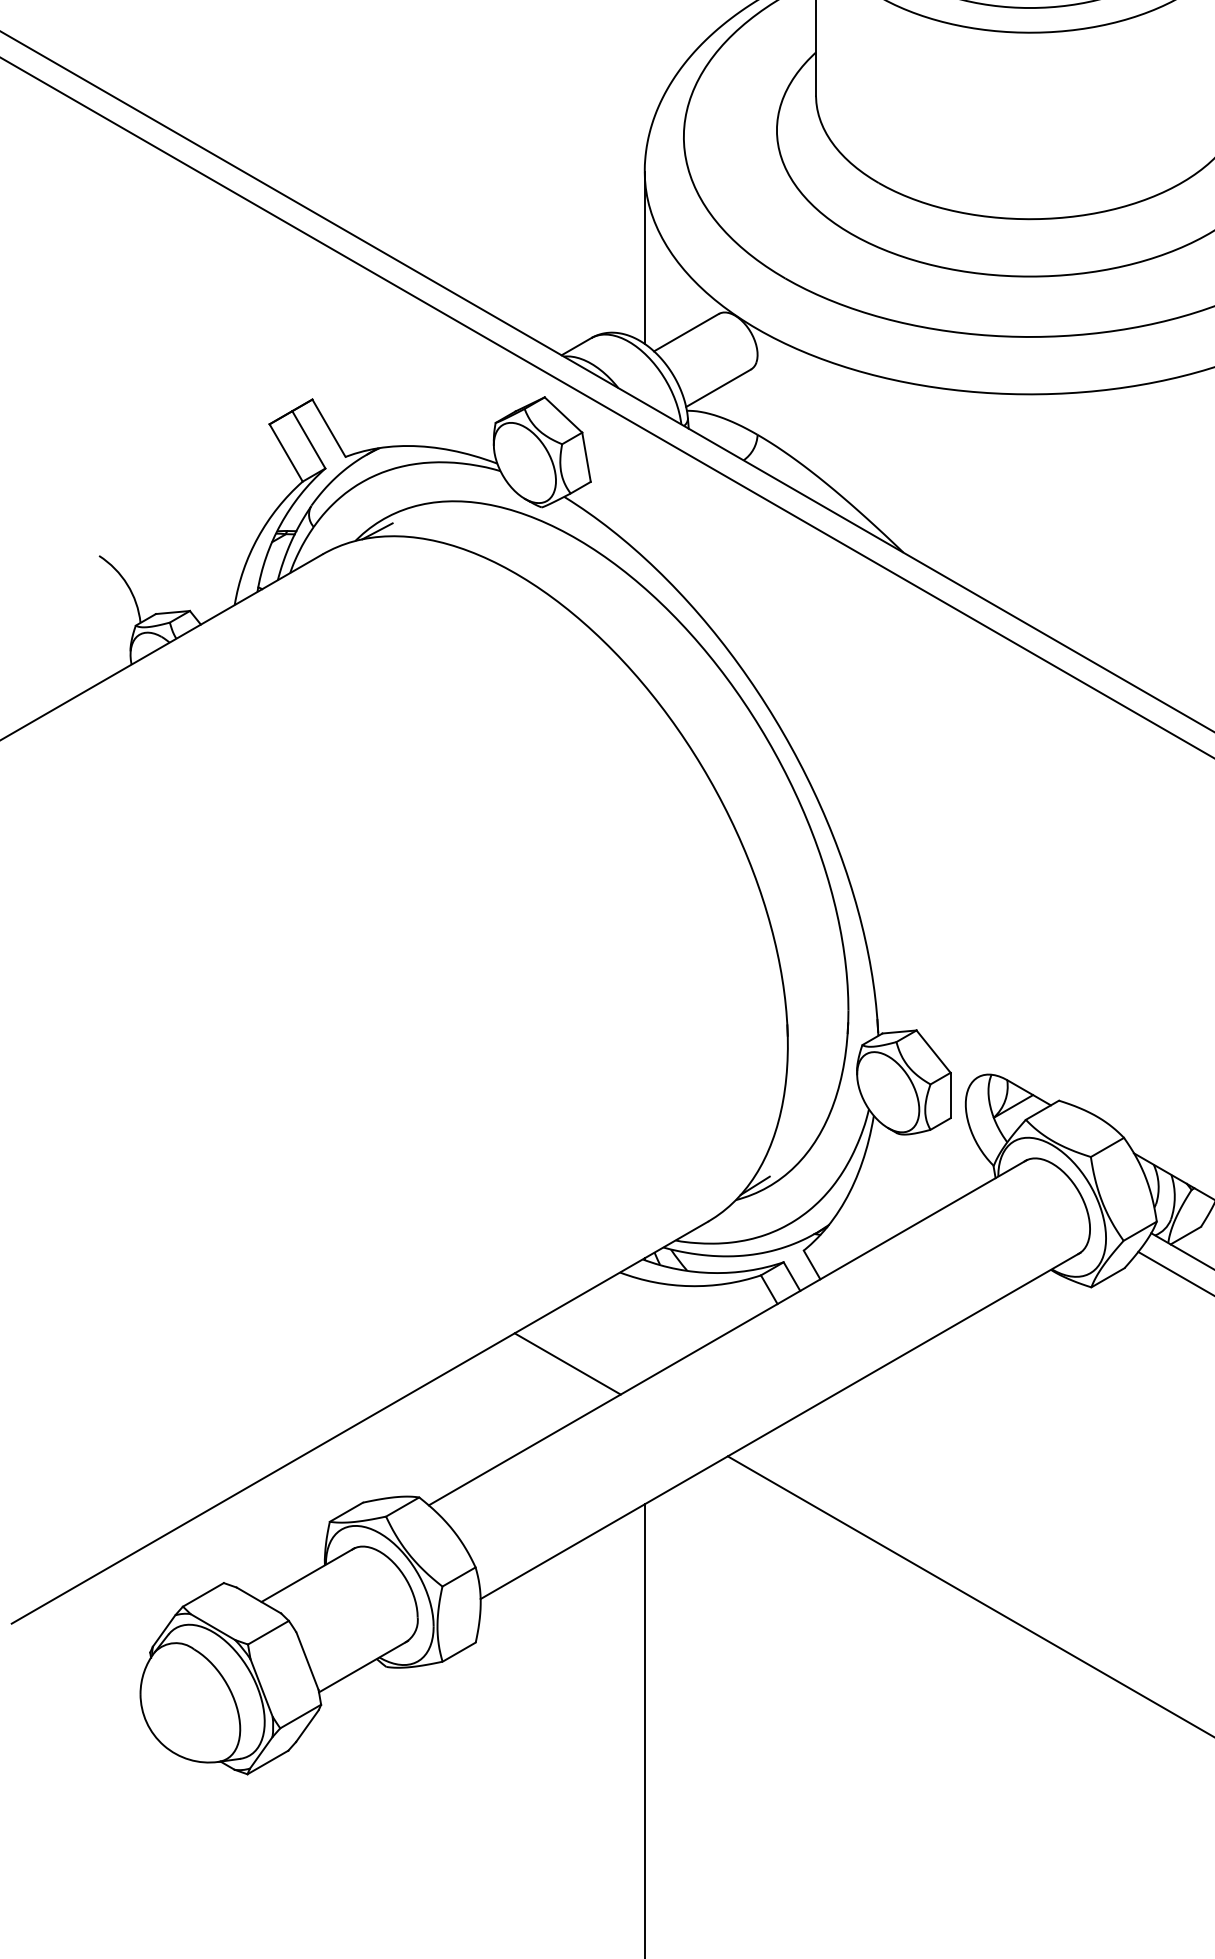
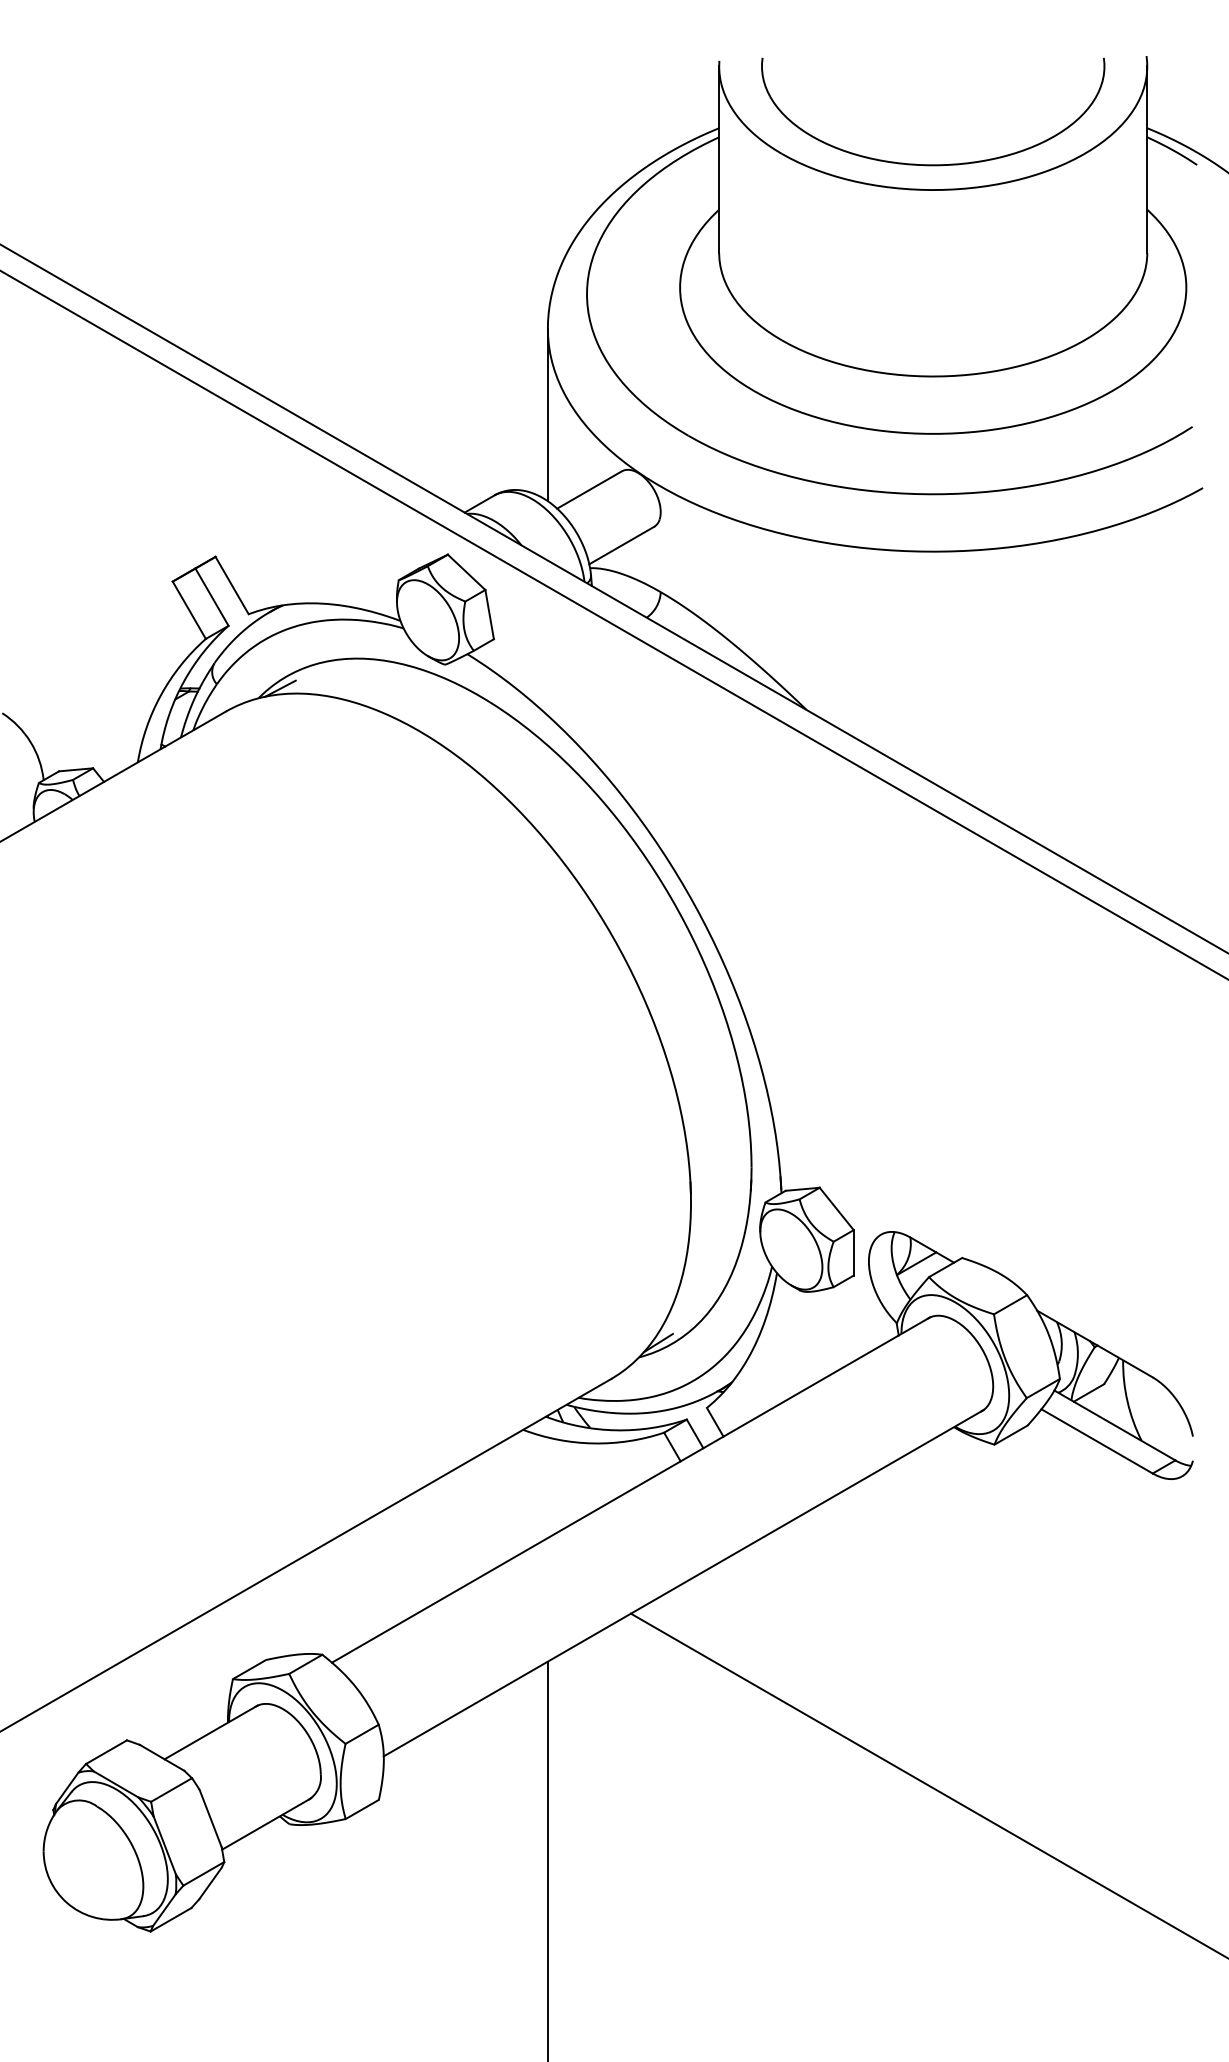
line: (567, 1363) -> (470, 1520), removed

